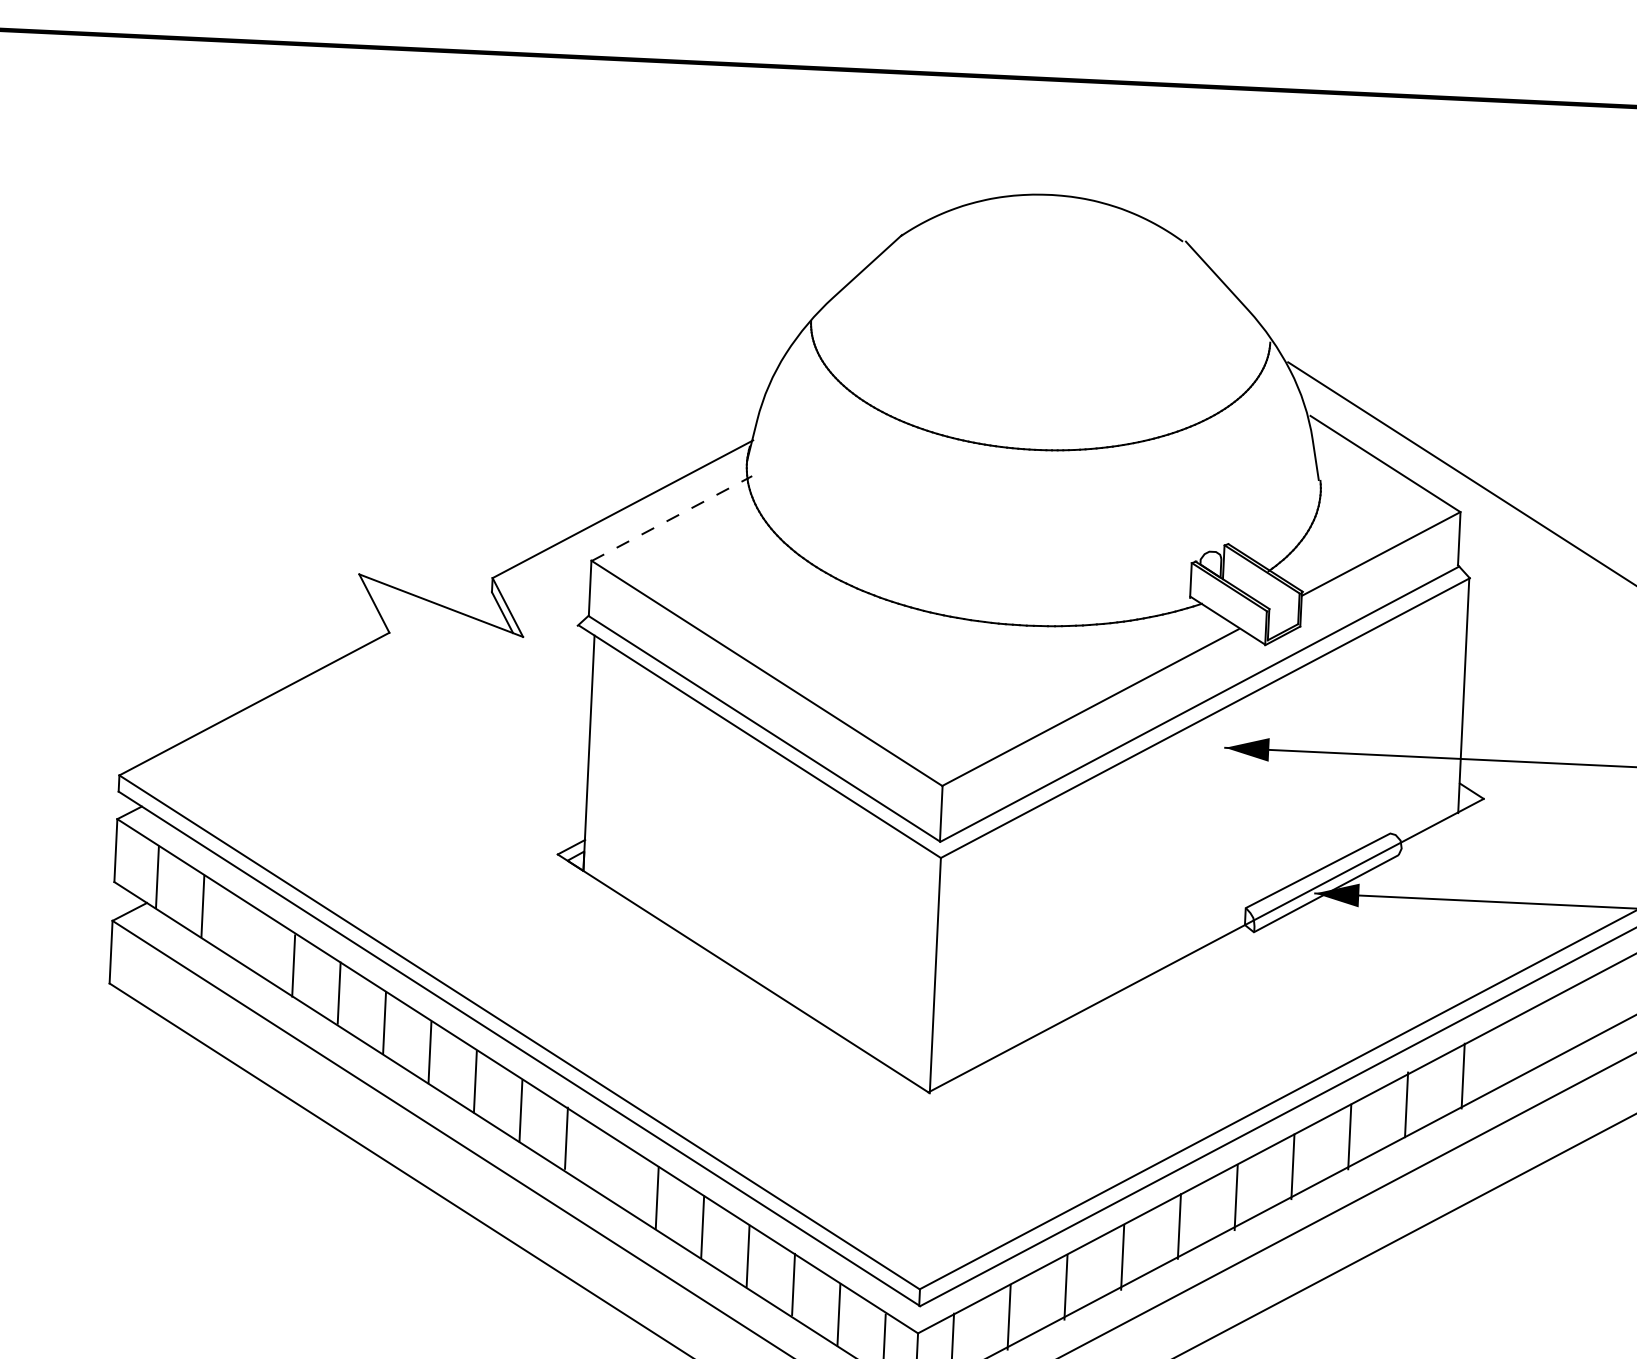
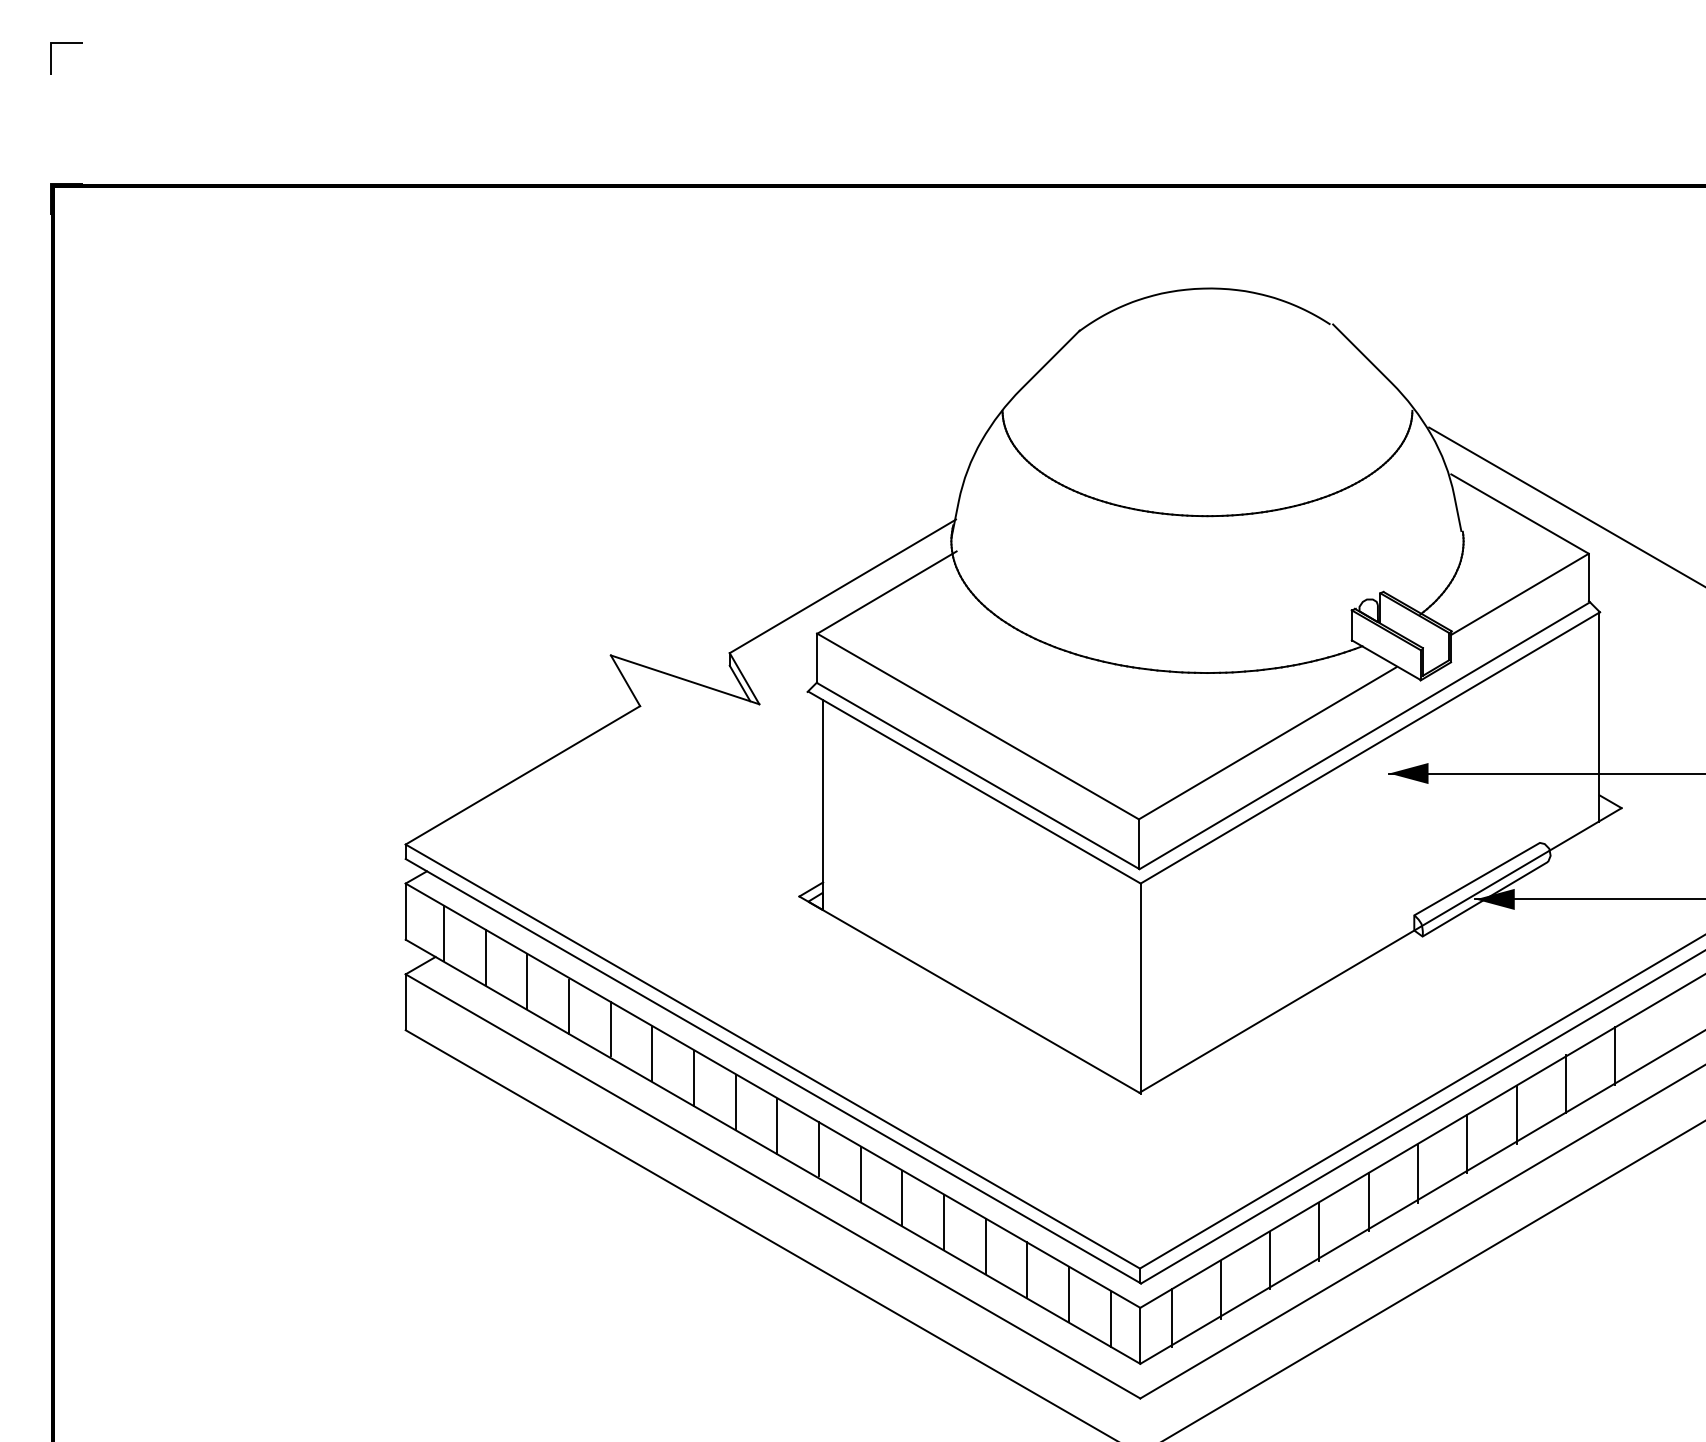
line: (671, 518) -> (886, 592), dashed -> solid
line: (248, 935) -> (527, 981), added
line: (611, 1168) -> (860, 1173), added

